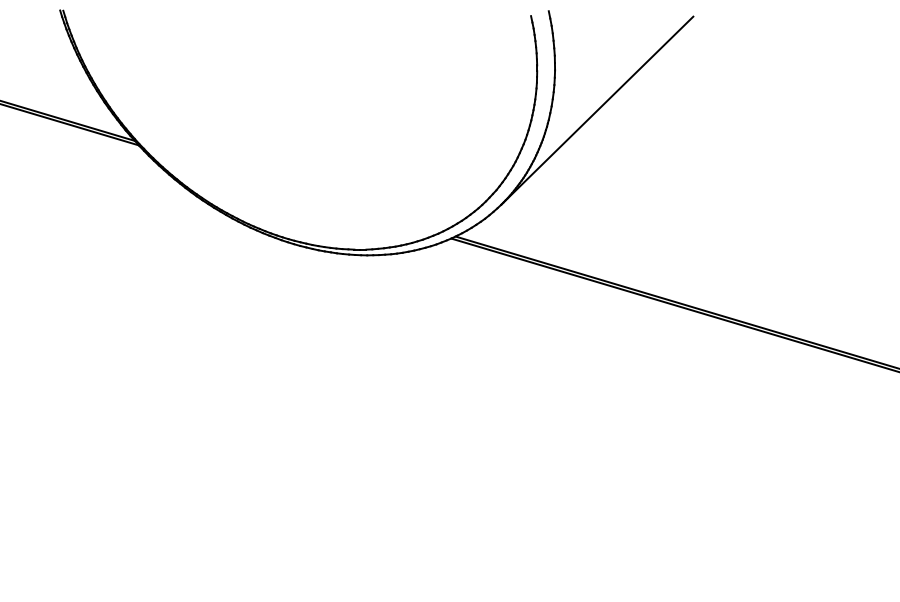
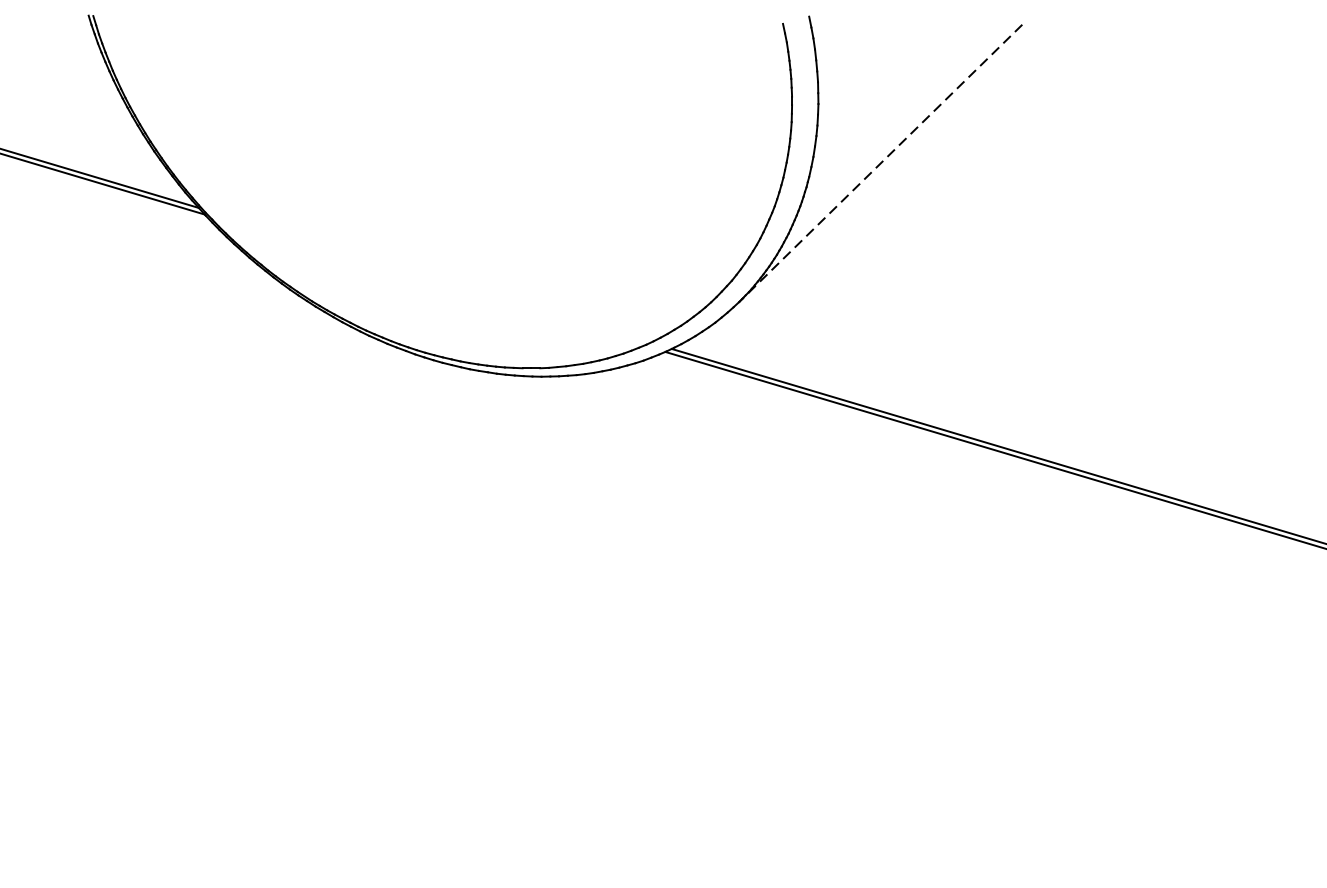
line: (596, 111) -> (879, 164), solid -> dashed

